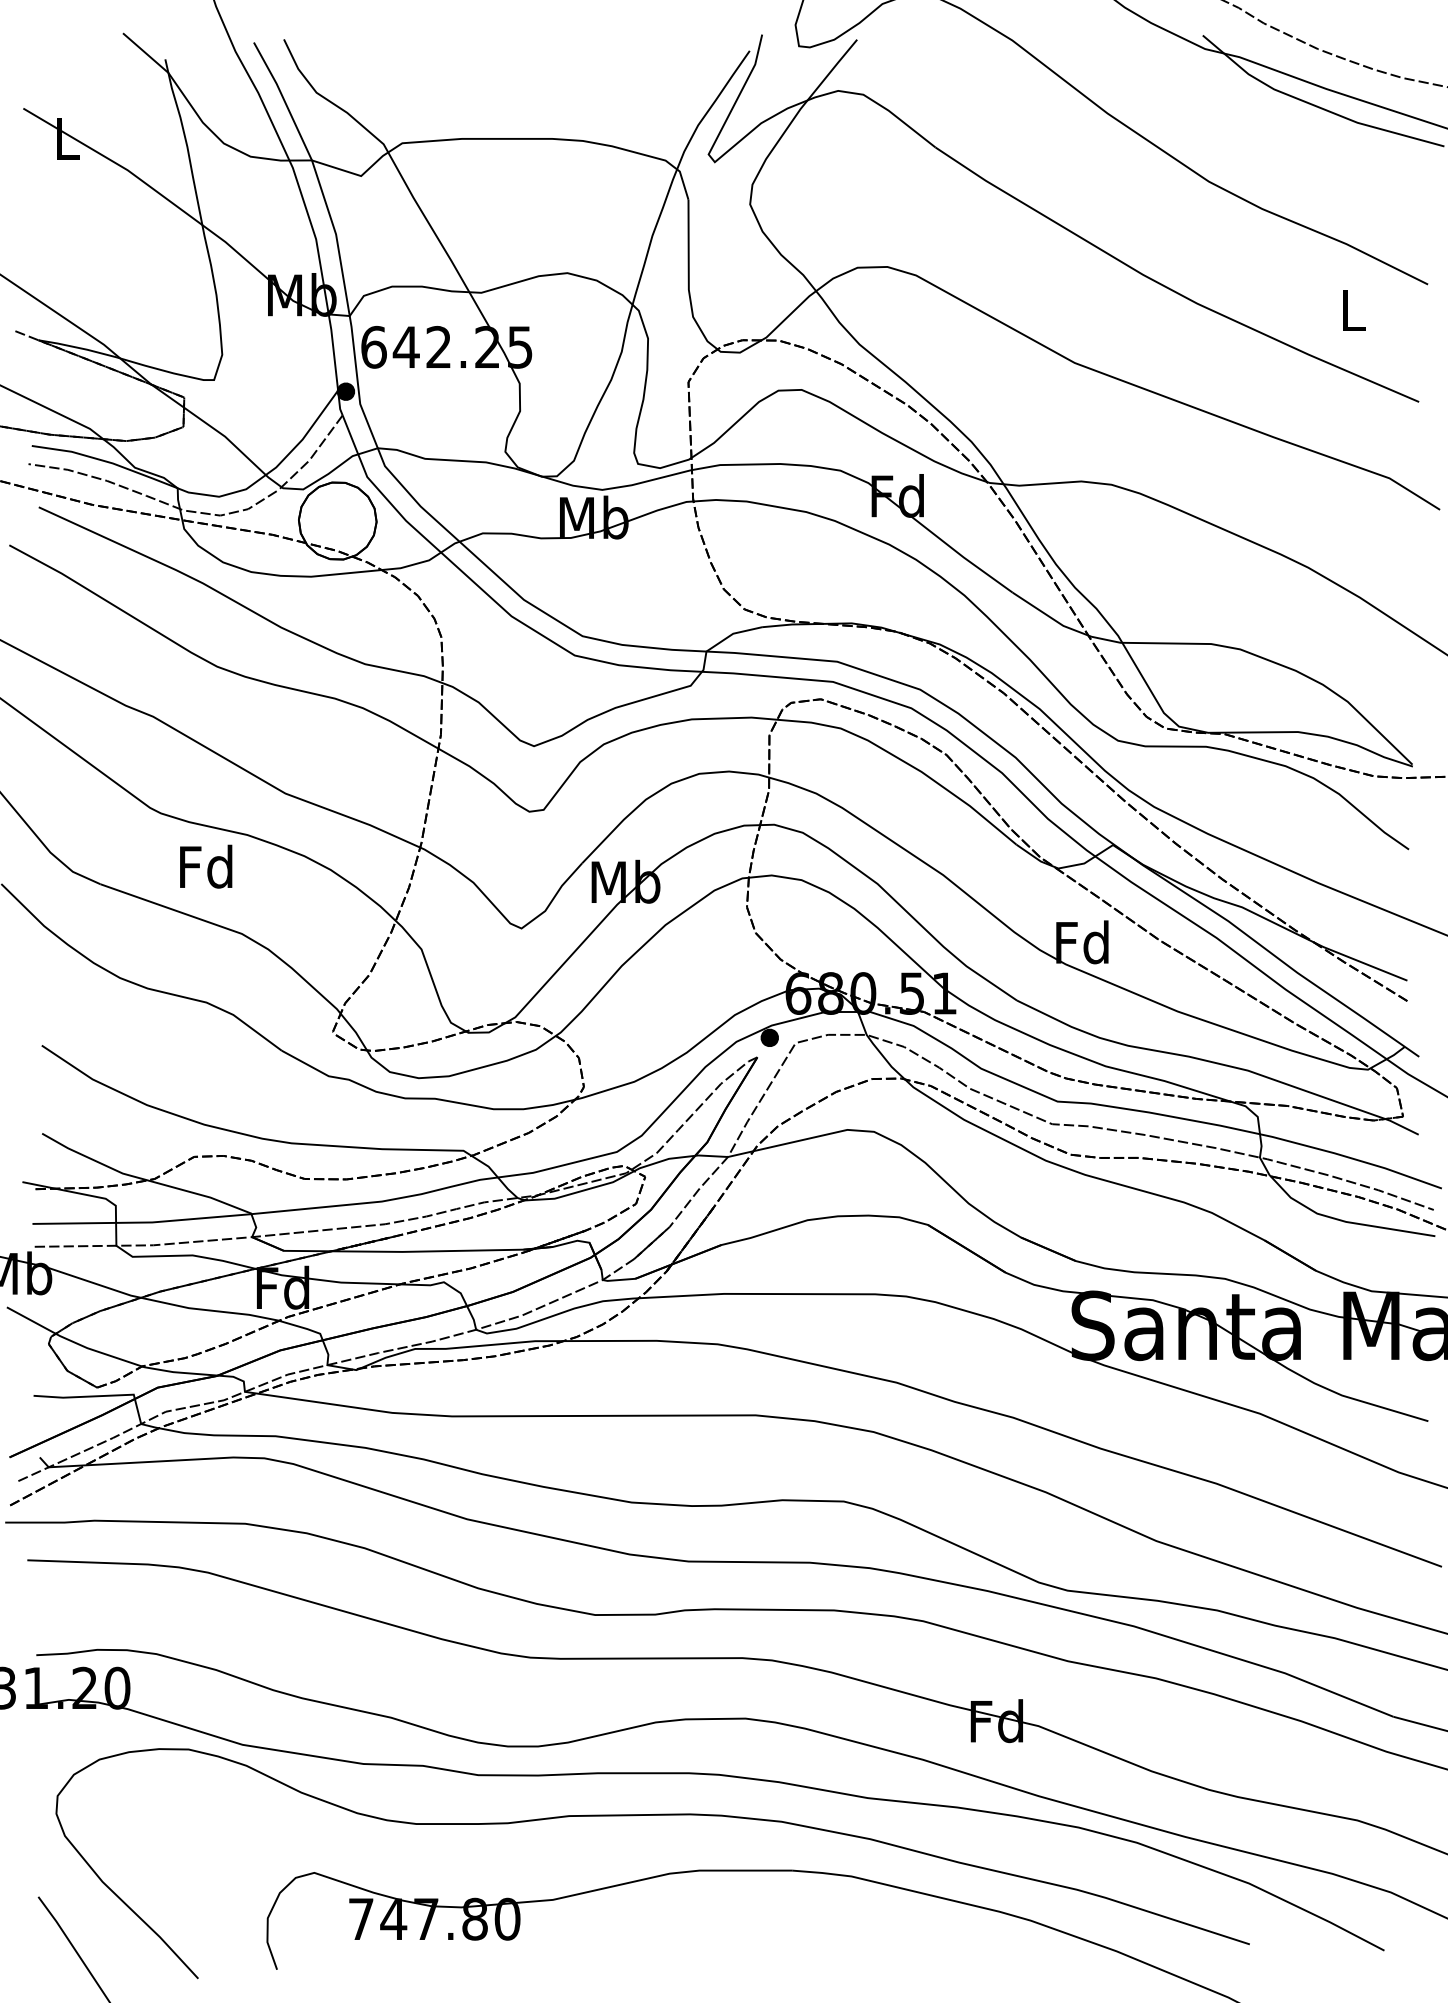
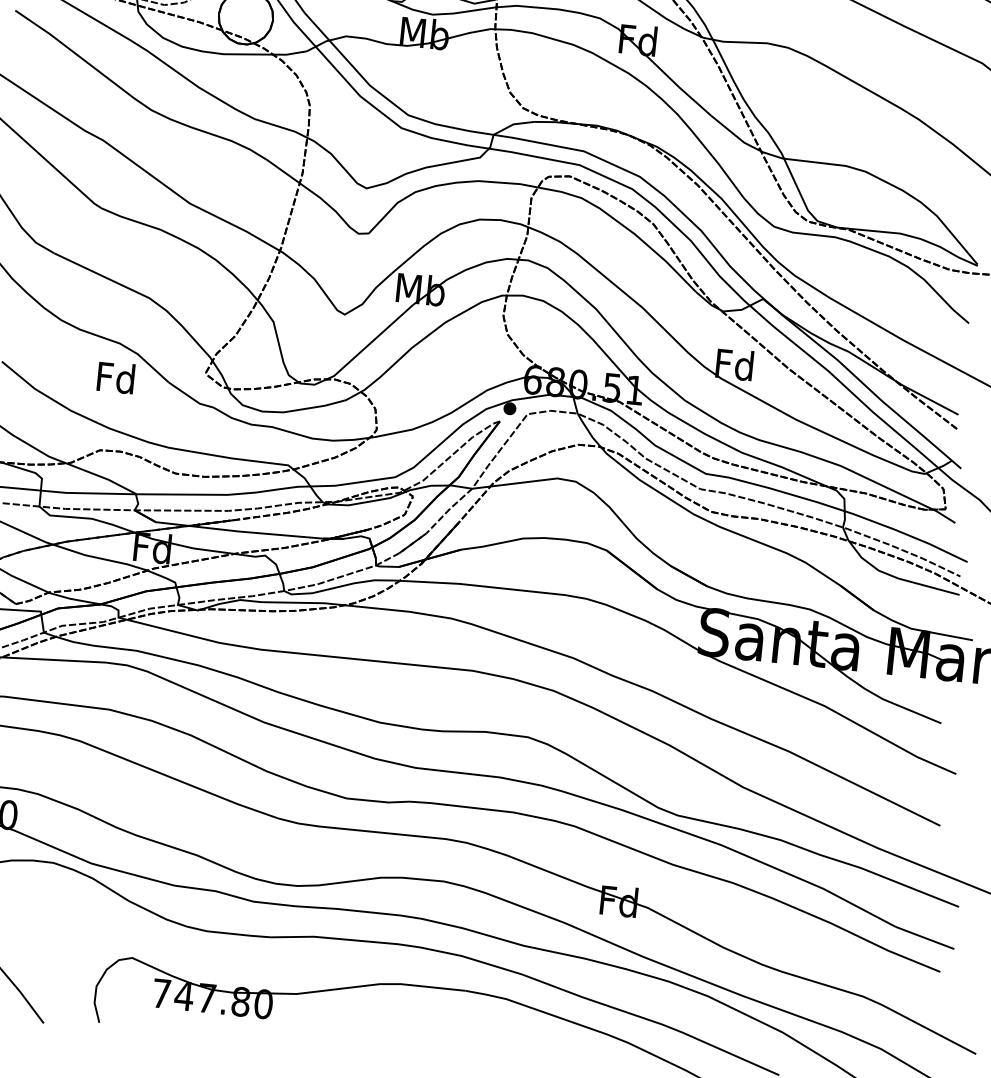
text: (206, 866) -> (116, 377), moved

